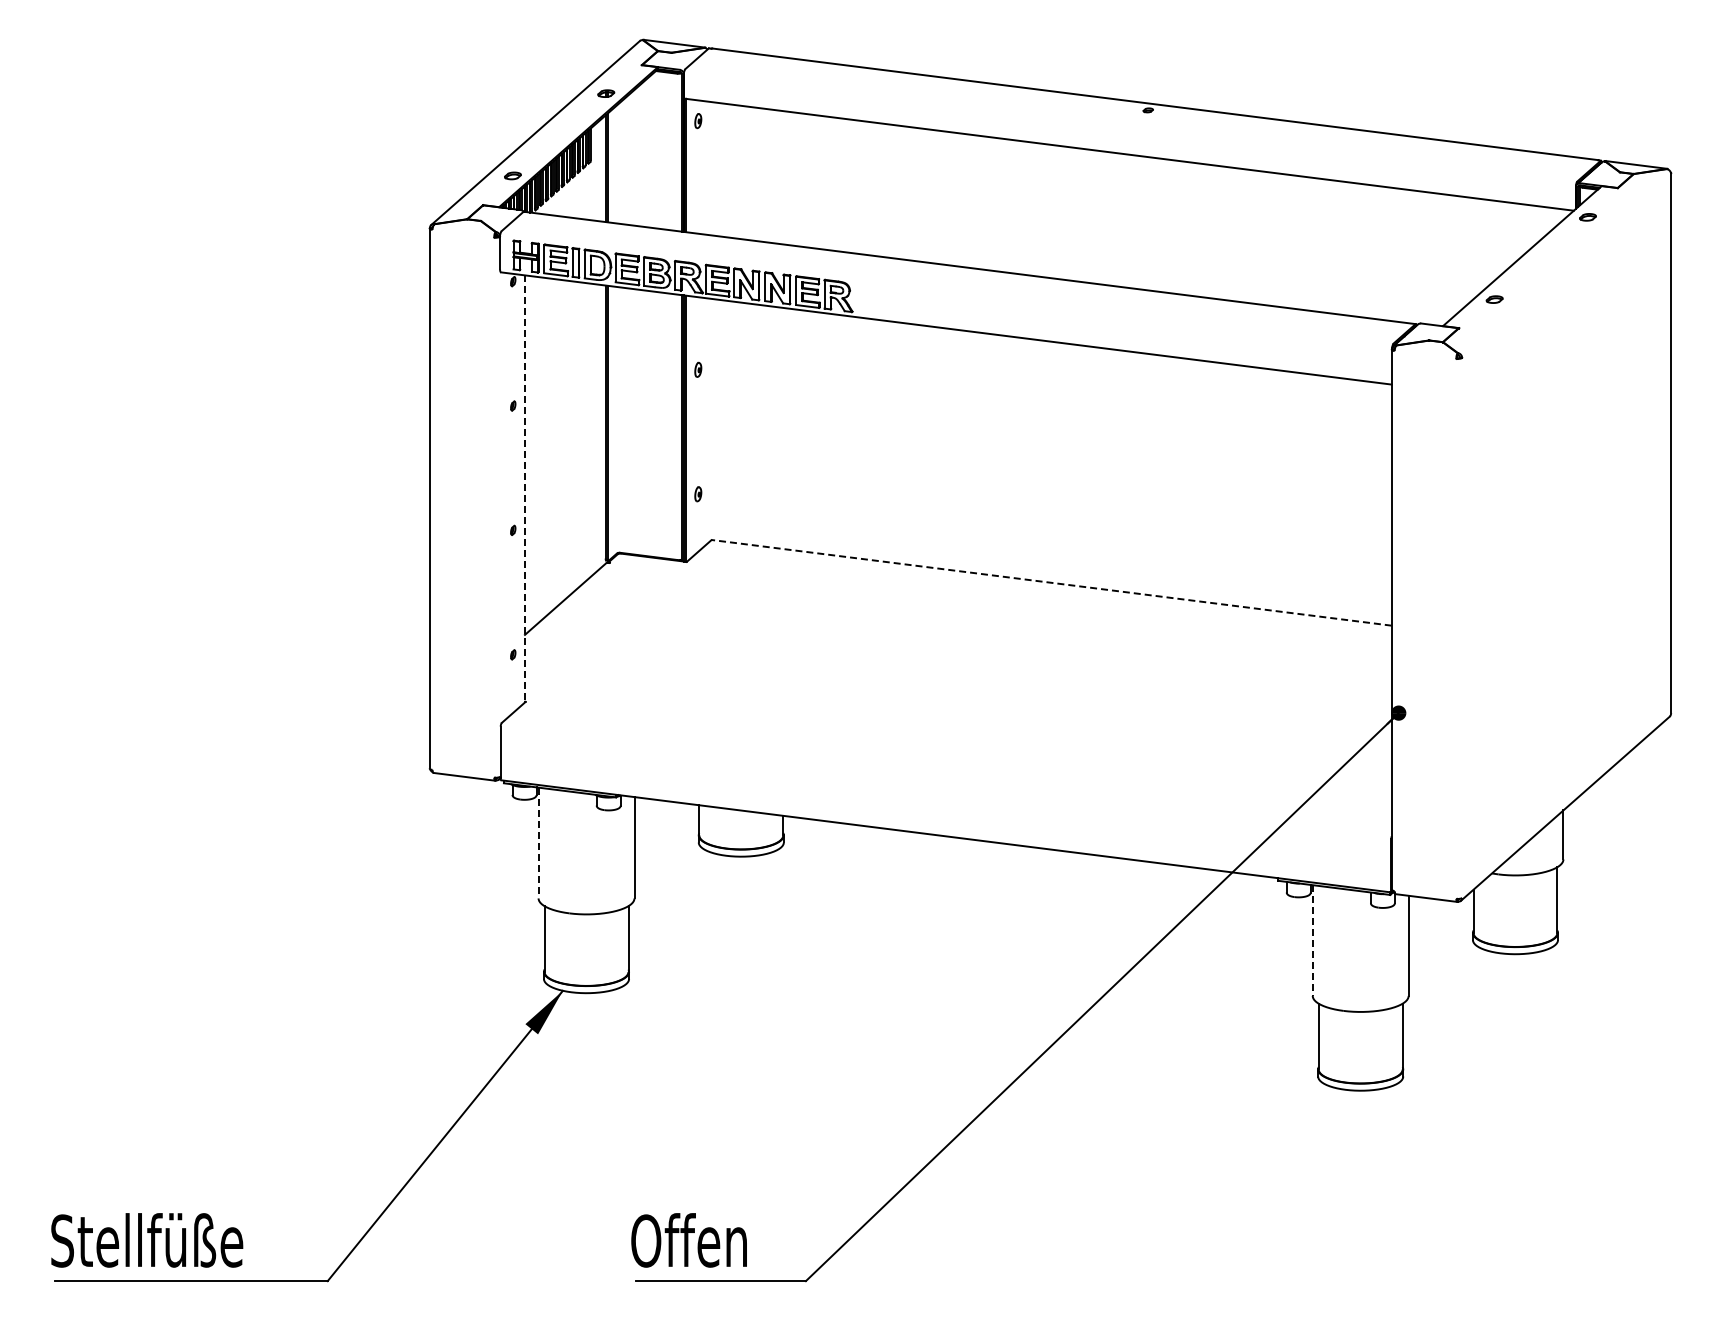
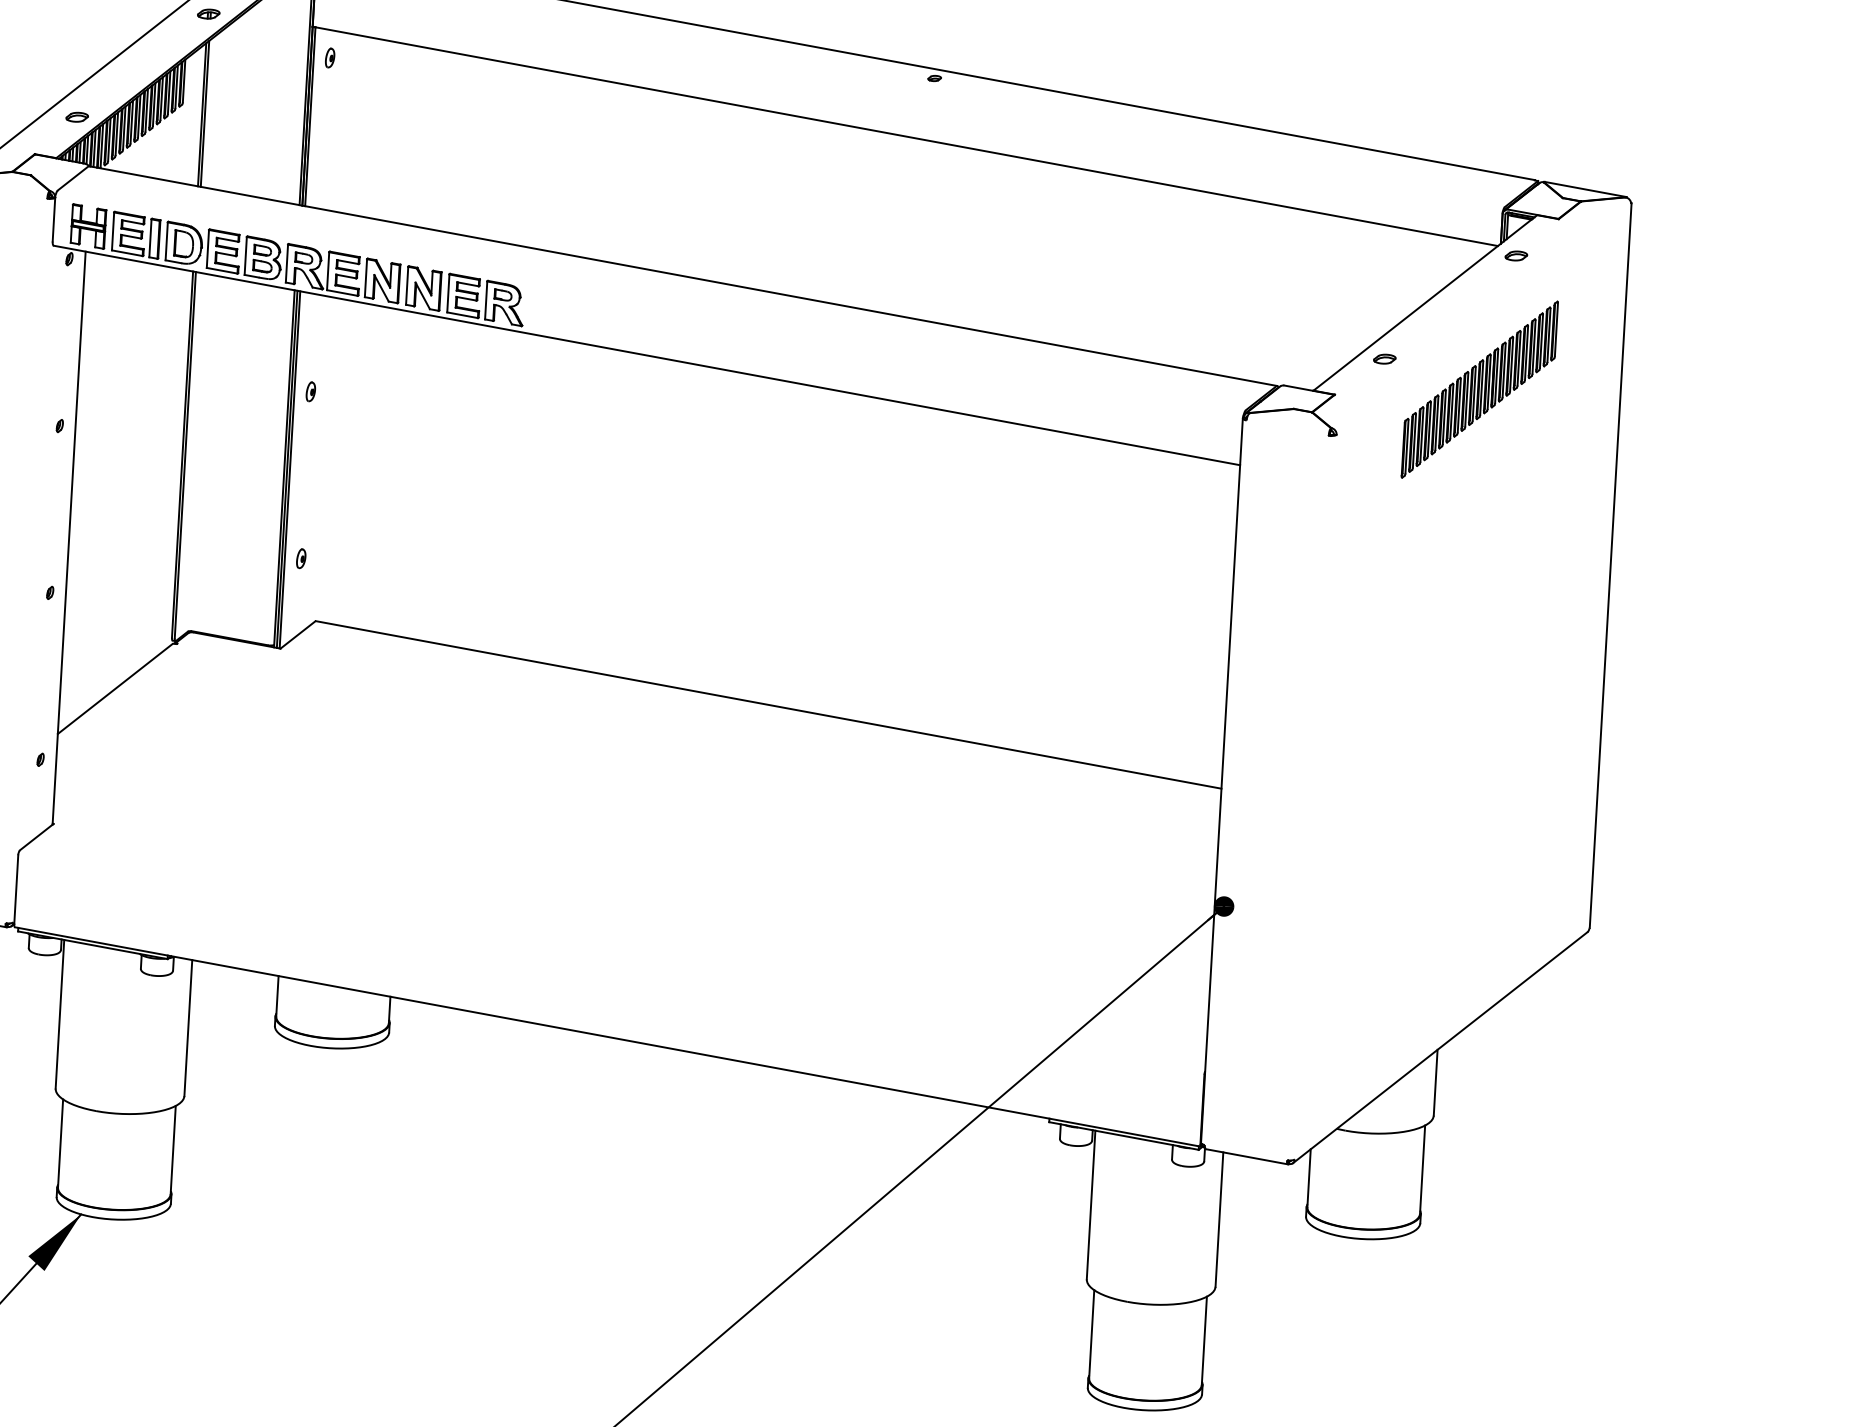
part: (1566, 317) -> (1479, 388), added
line: (524, 488) -> (68, 537), dashed -> solid
line: (1051, 582) -> (768, 704), dashed -> solid
line: (538, 843) -> (59, 1014), dashed -> solid
line: (1312, 941) -> (1090, 1206), dashed -> solid

